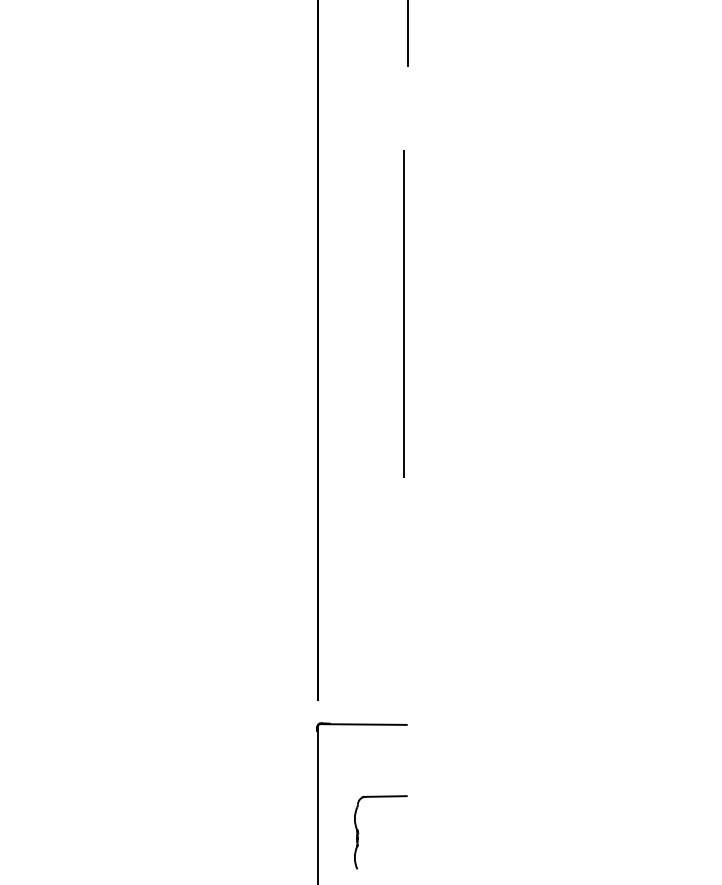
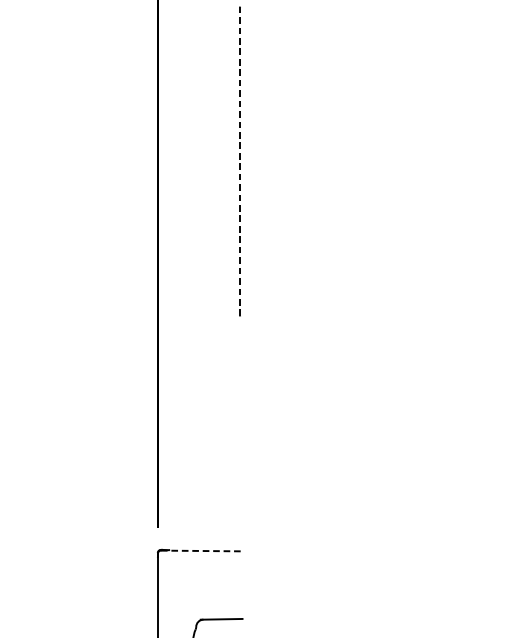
line: (404, 314) -> (240, 161), solid -> dashed
line: (363, 724) -> (201, 550), solid -> dashed

